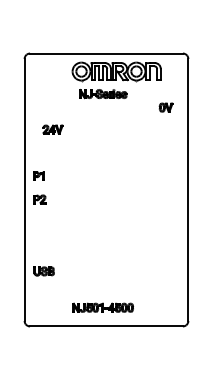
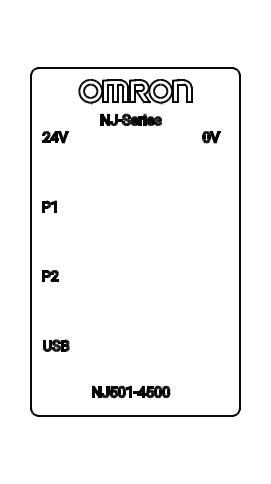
part: (116, 71) -> (135, 91), moved
part: (53, 129) -> (55, 137), moved
part: (38, 176) -> (49, 206), moved
part: (39, 199) -> (50, 275), moved

